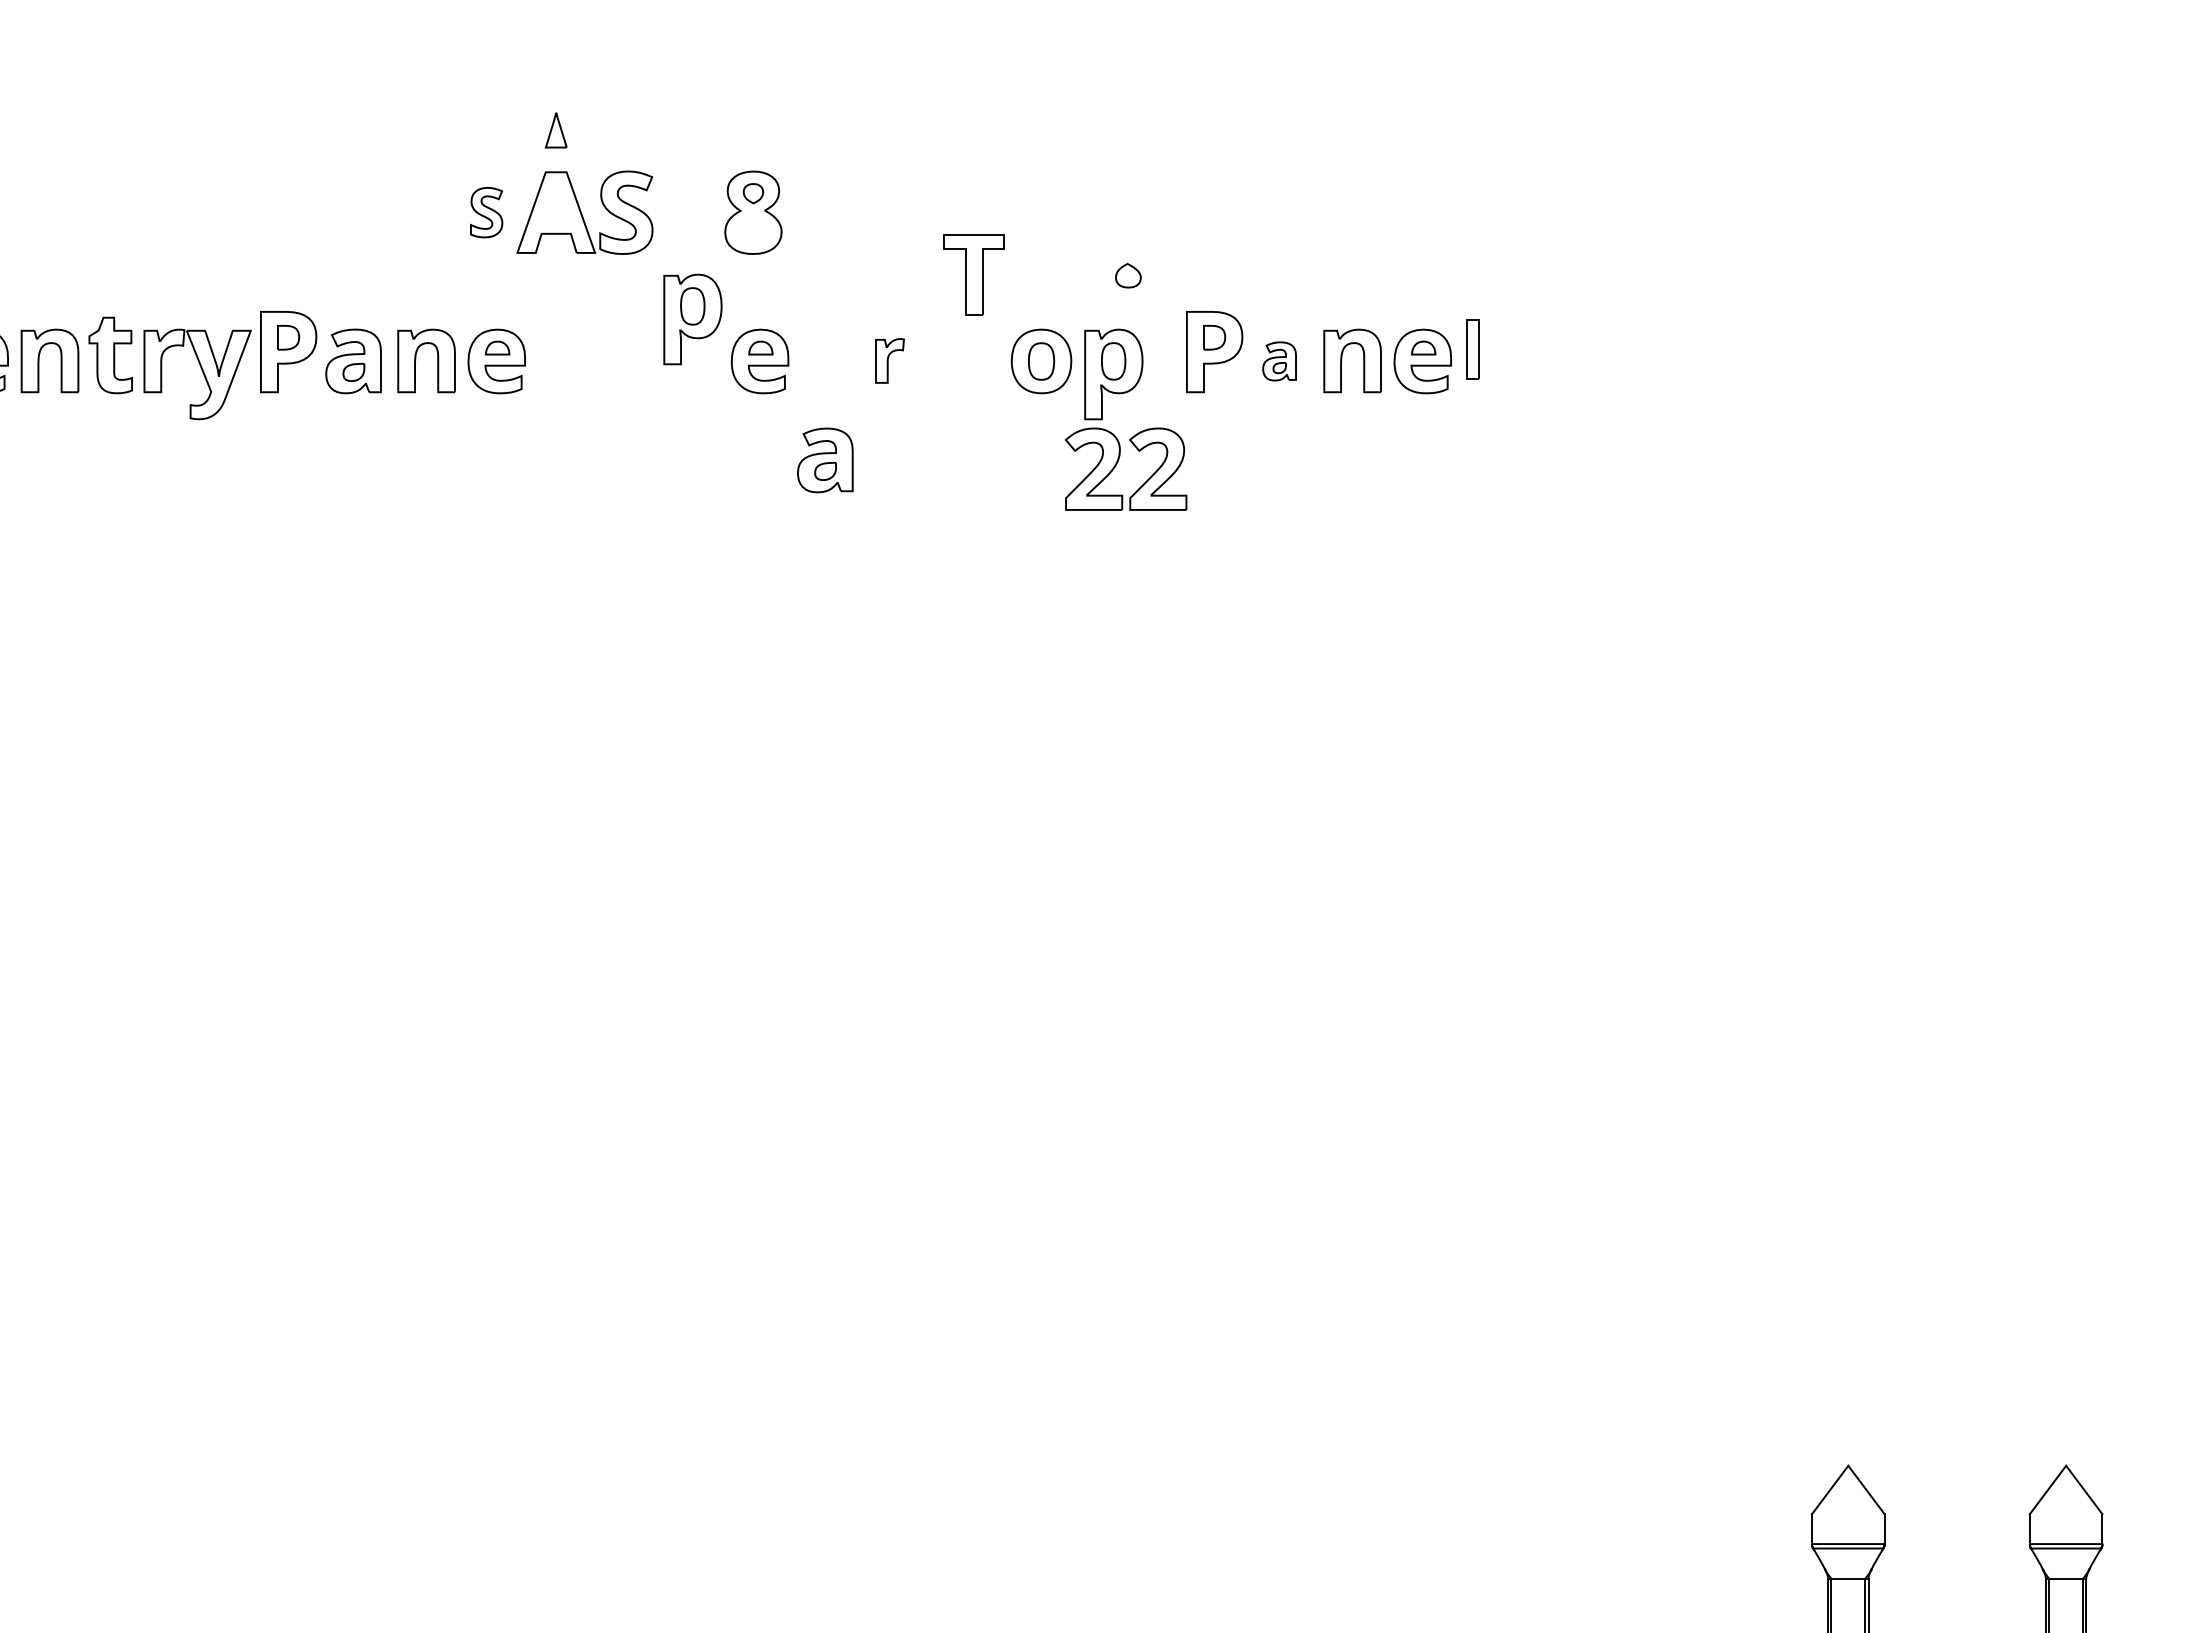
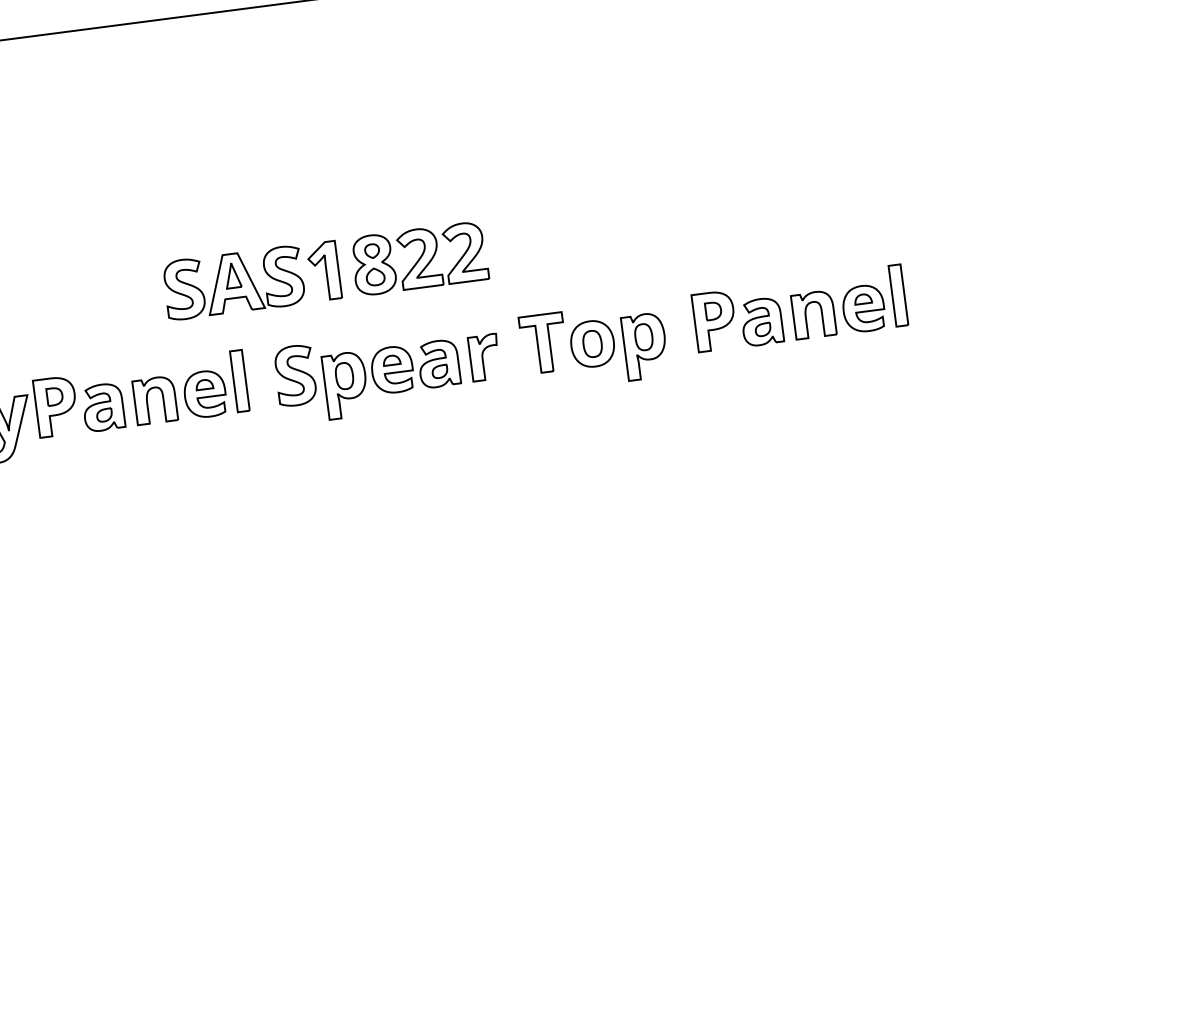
part: (555, 130) -> (232, 275), moved
part: (486, 212) -> (184, 289), size x1.67
part: (683, 212) -> (324, 271), added
part: (973, 274) -> (543, 343), moved
part: (1128, 275) -> (375, 276), moved
part: (692, 319) -> (345, 385), moved
part: (546, 349) -> (239, 381), added
part: (1473, 349) -> (898, 295), size x1.43
part: (624, 351) -> (295, 375), added
part: (889, 360) -> (484, 357), size x1.43
part: (1279, 361) -> (761, 321), size x1.67
part: (825, 460) -> (438, 363), moved
part: (1117, 464) -> (436, 252), moved

